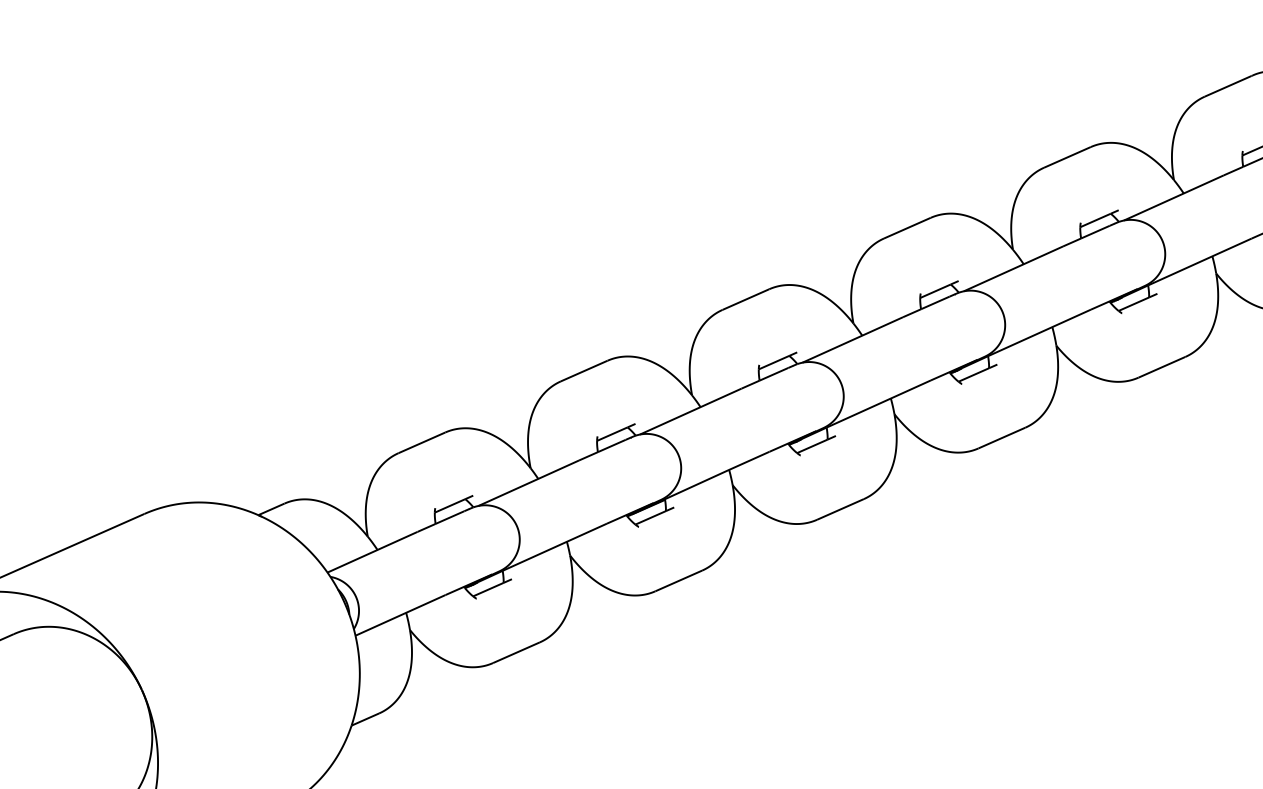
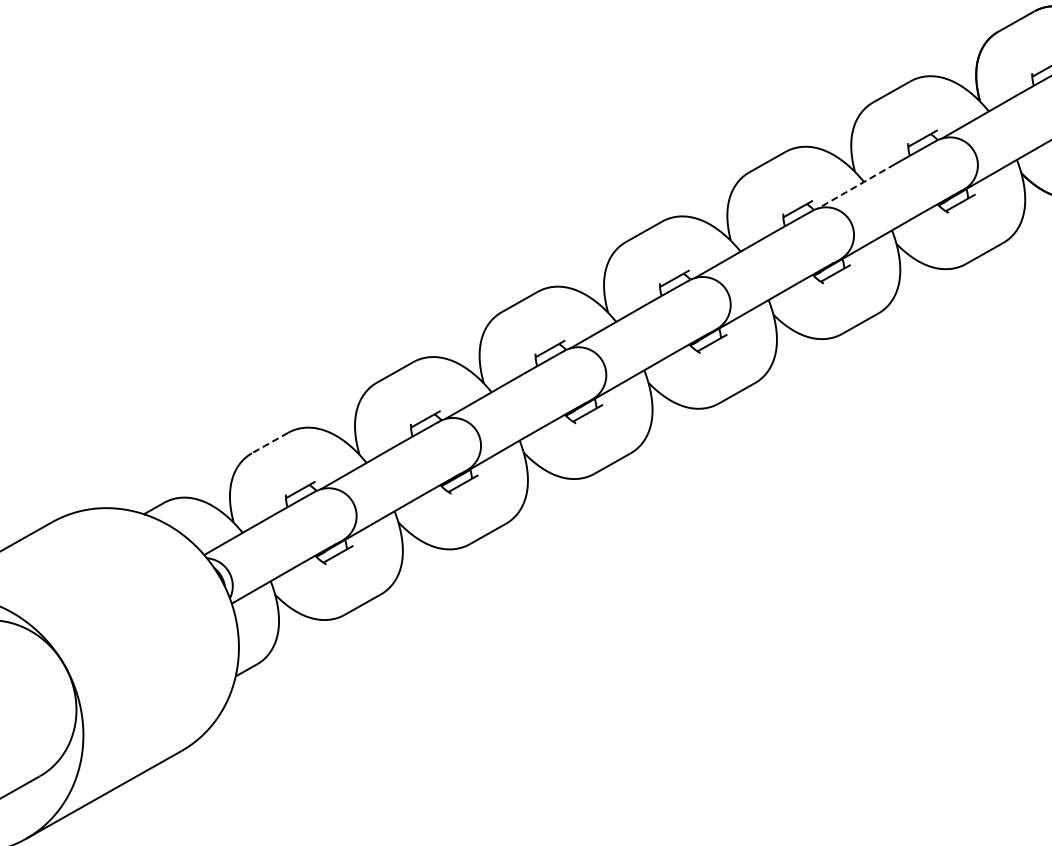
line: (1172, 197) -> (855, 186), solid -> dashed
line: (422, 443) -> (270, 443), solid -> dashed

